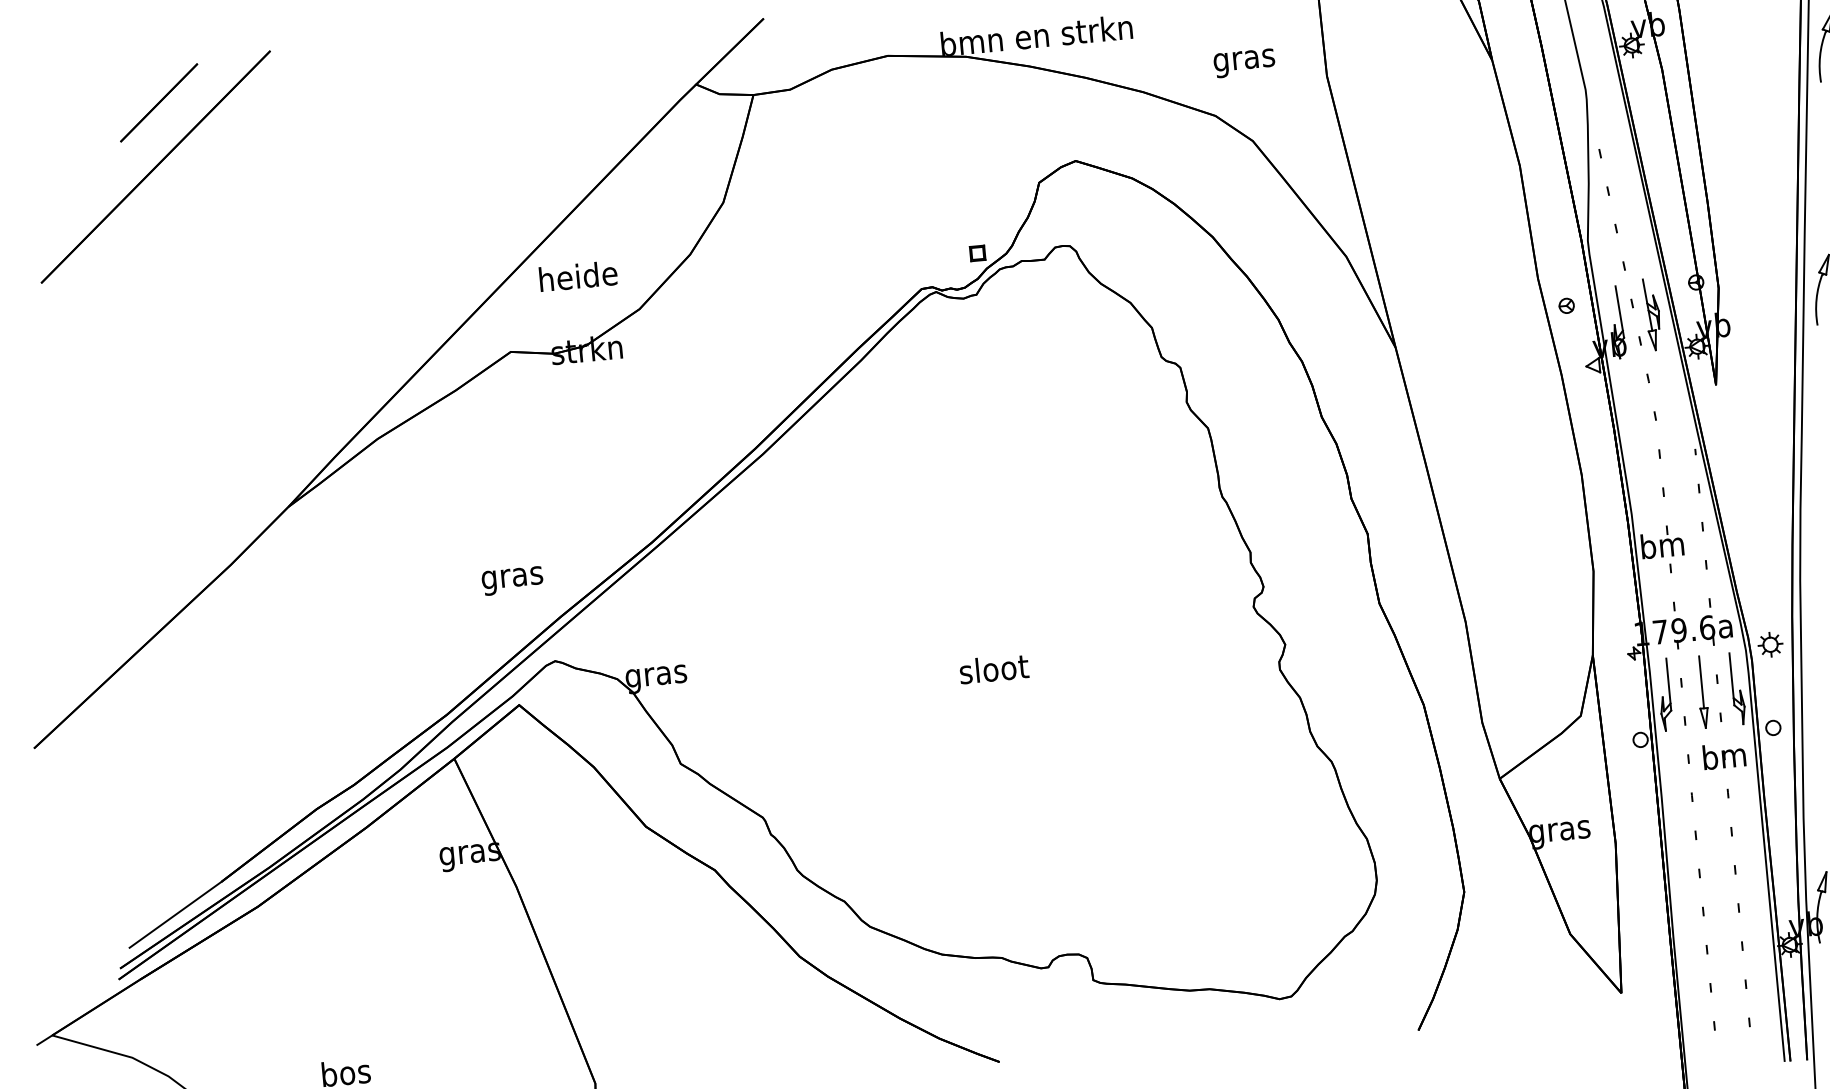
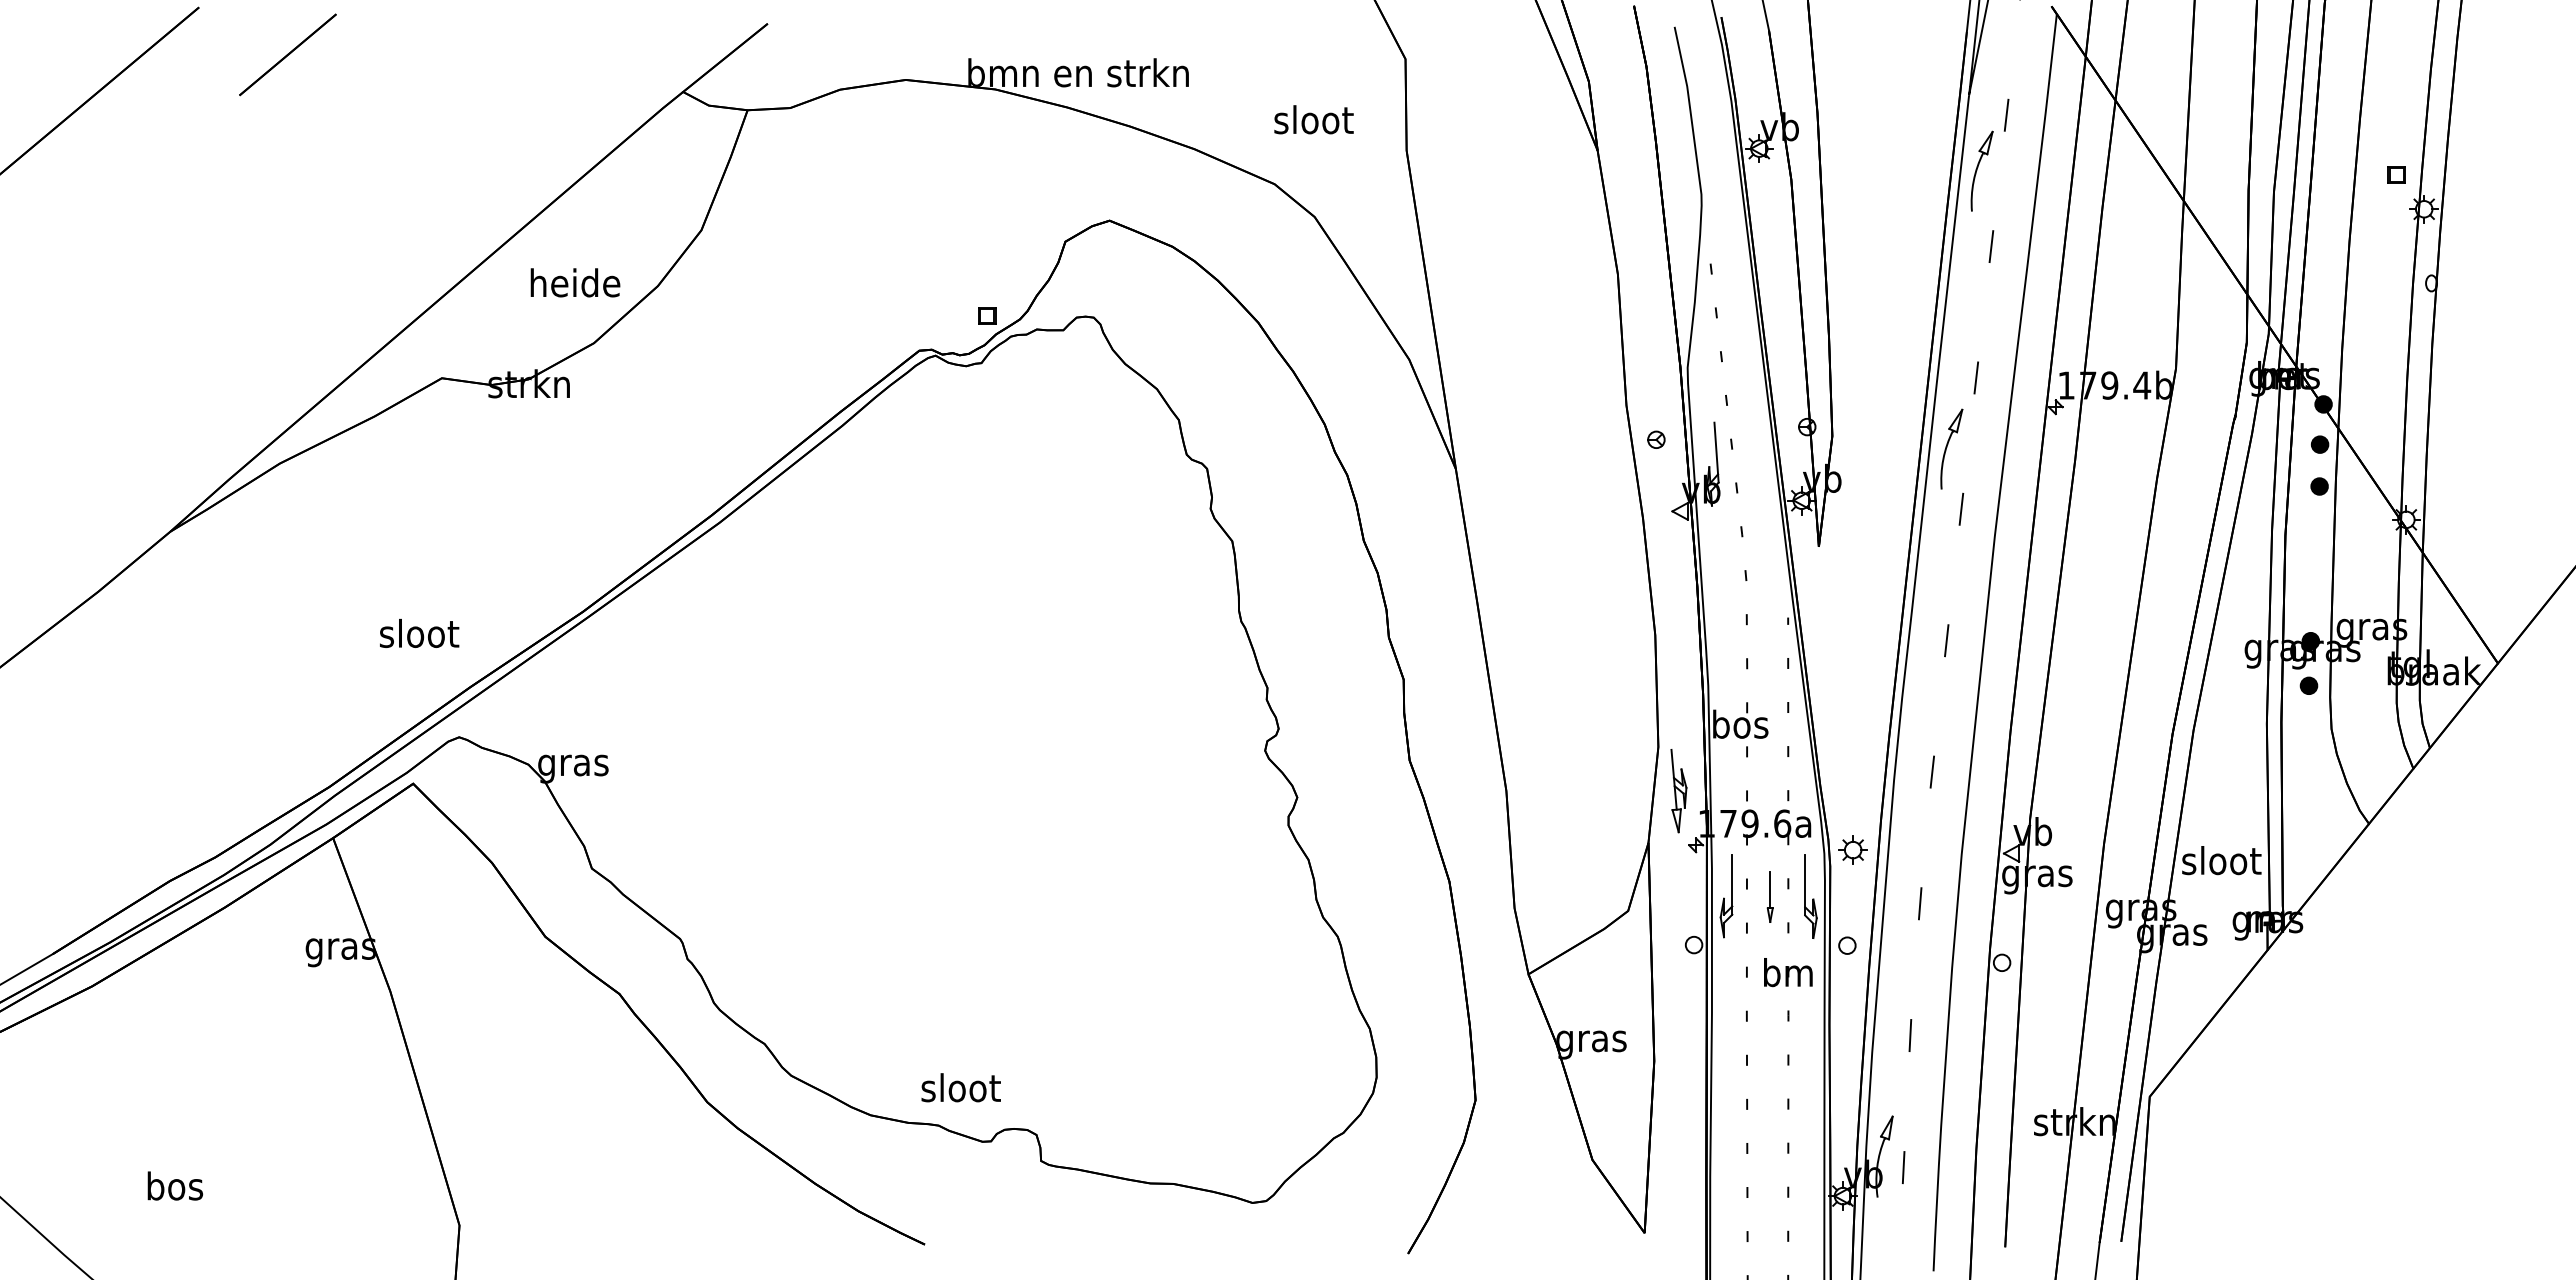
text: (1244, 60) -> (1313, 123), gras -> sloot
line: (158, 102) -> (287, 54), moved
text: (578, 275) -> (575, 282), moved
part: (1652, 314) -> (1678, 791), moved
text: (1662, 544) -> (1740, 723), bm -> bos
text: (512, 577) -> (419, 636), gras -> sloot
text: (993, 668) -> (960, 1087), moved
part: (1702, 692) -> (1770, 897), size x0.6

